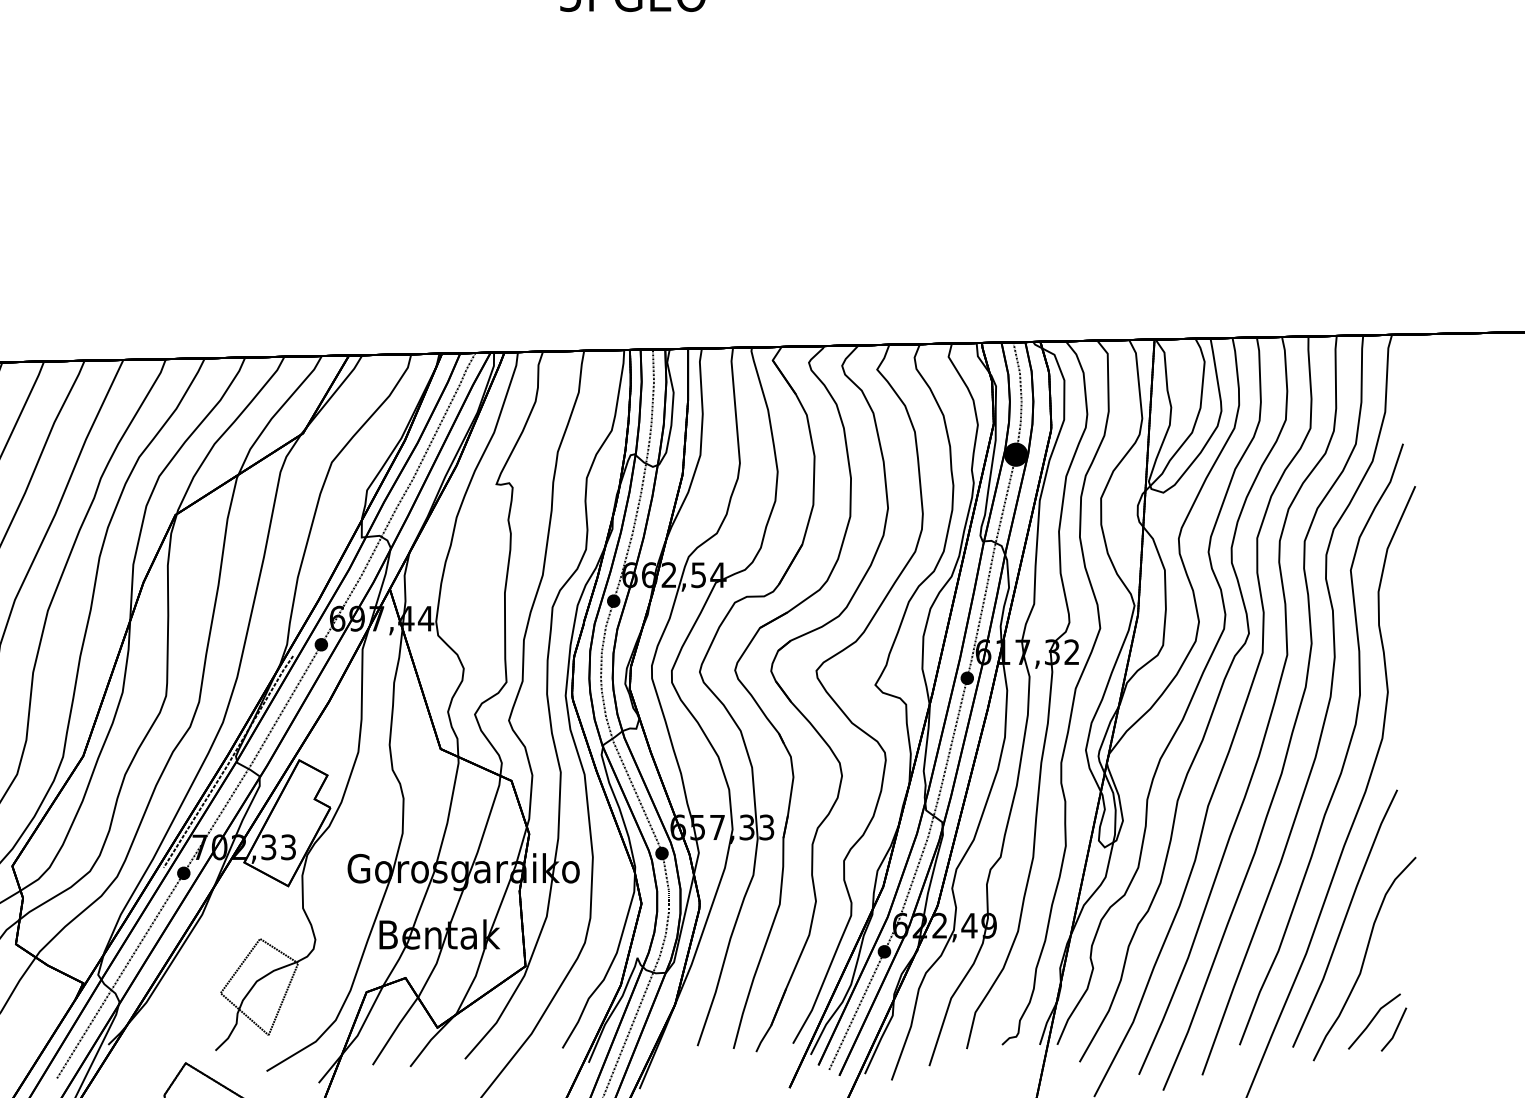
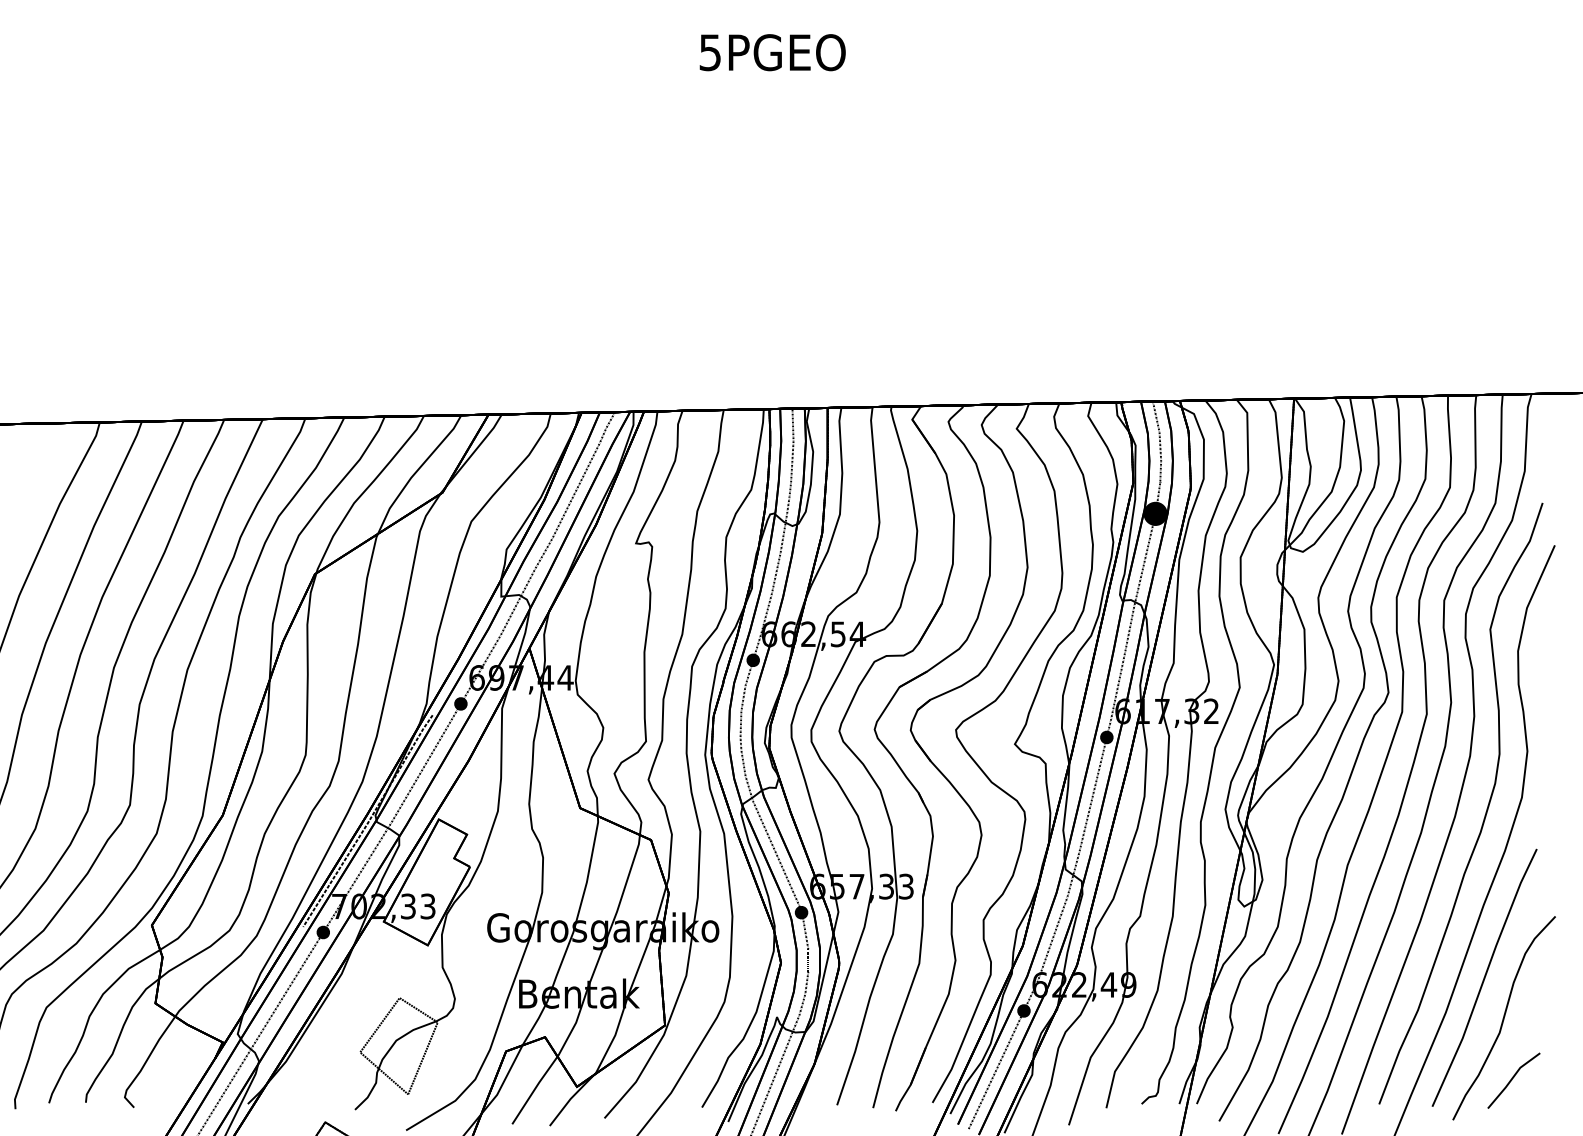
line: (1394, 1030) -> (1534, 1089), removed

